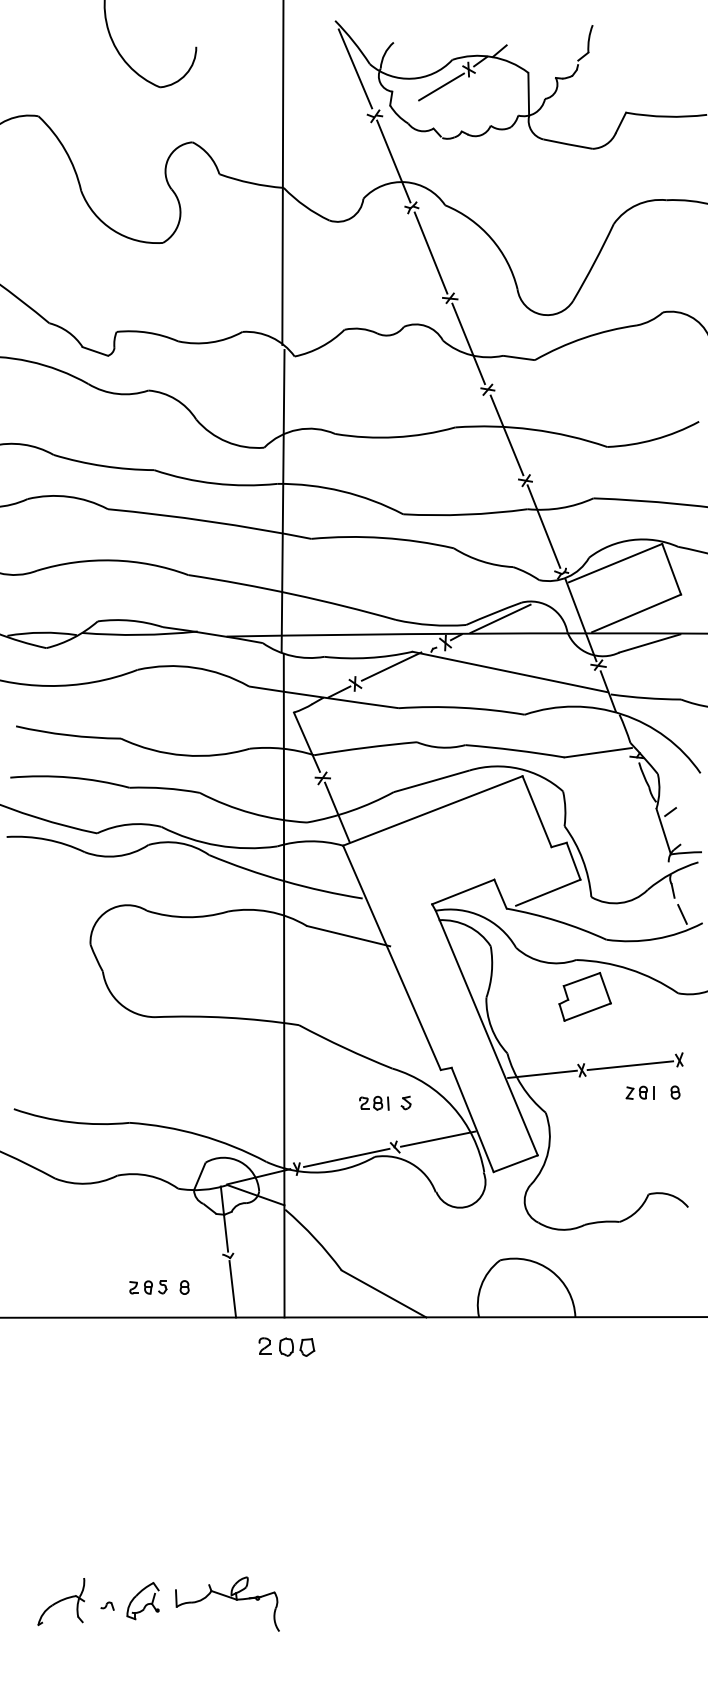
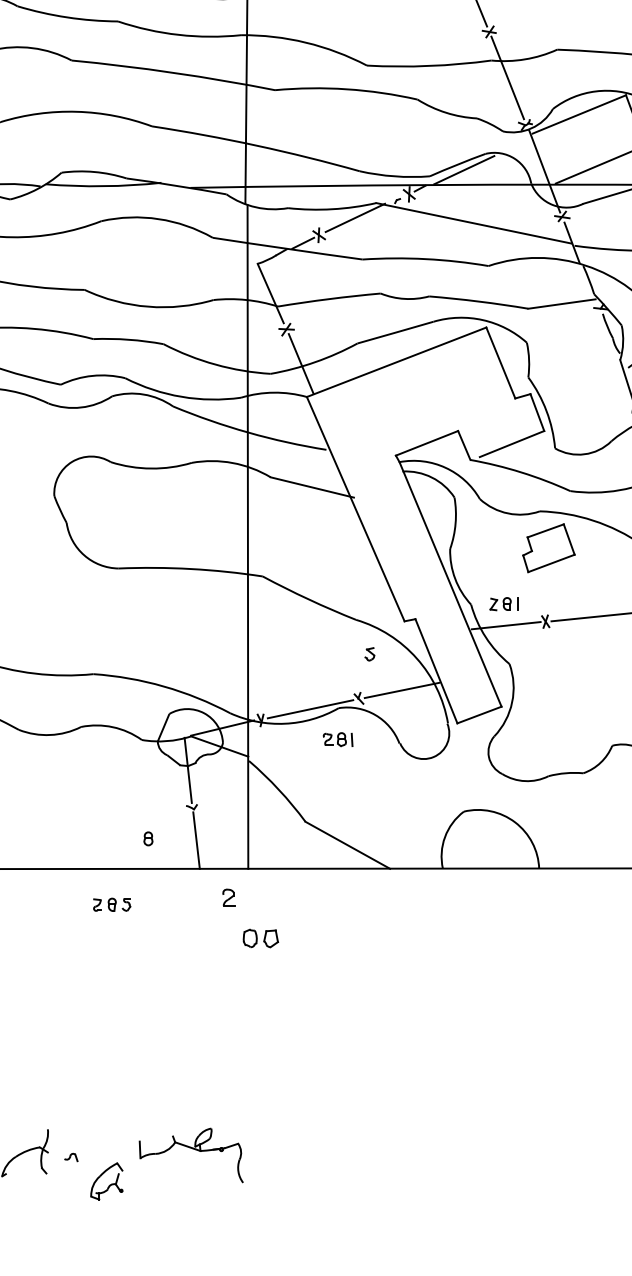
part: (639, 1092) -> (503, 603), moved
part: (374, 1102) -> (338, 738), moved
part: (148, 1287) -> (112, 904), moved
part: (297, 1346) -> (261, 937), moved
part: (142, 1601) -> (106, 1181), moved

